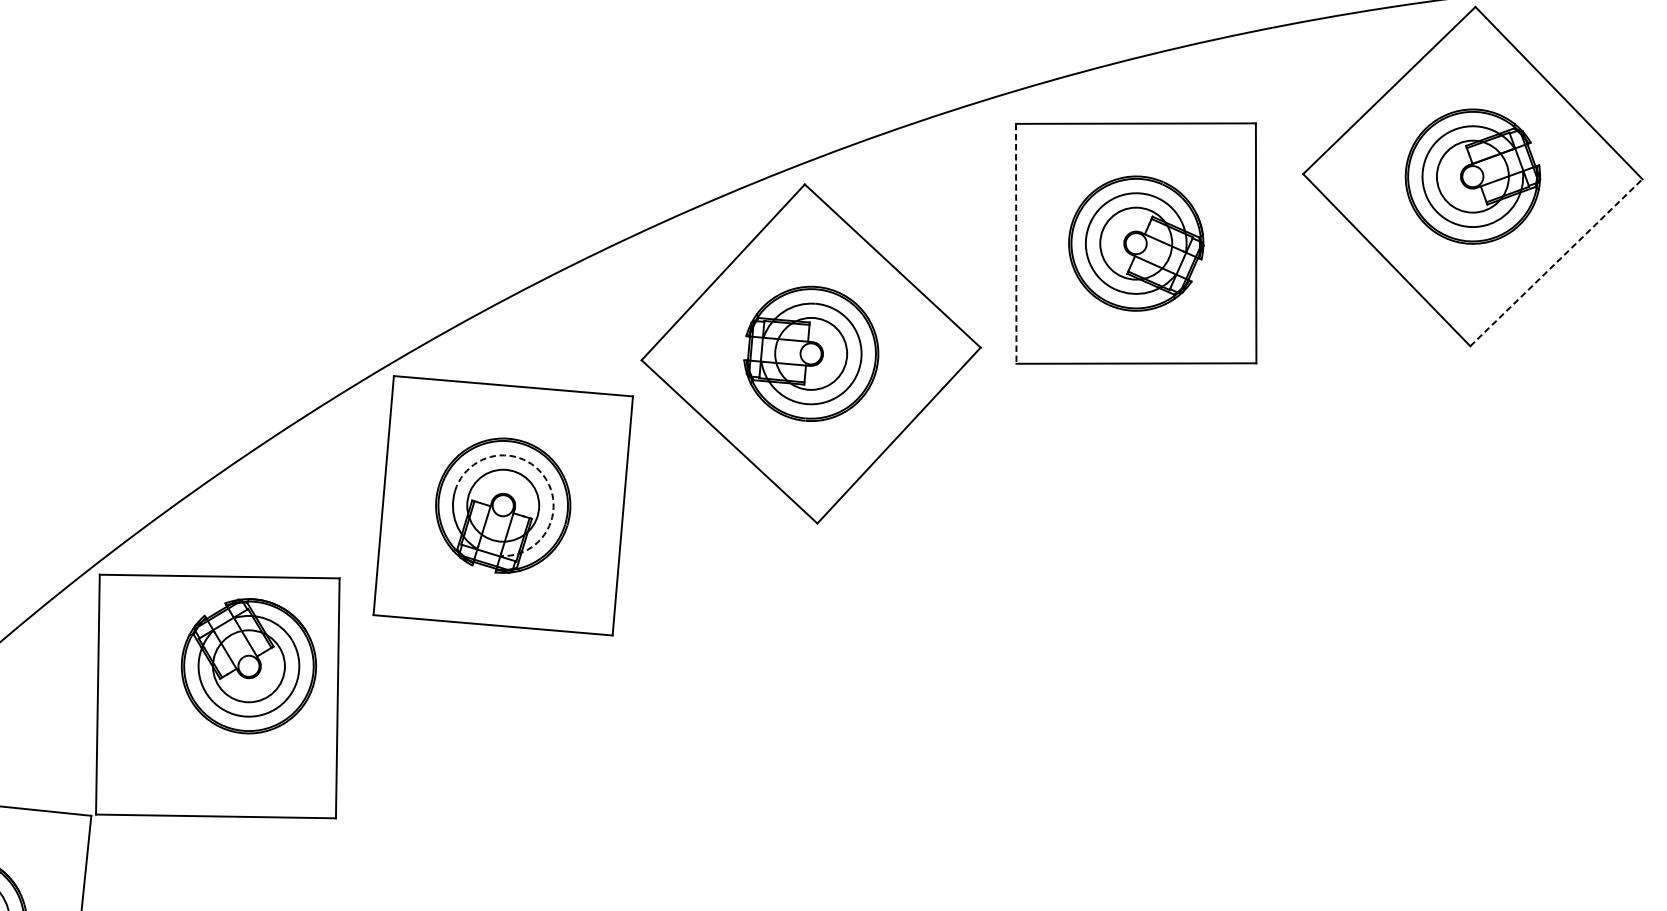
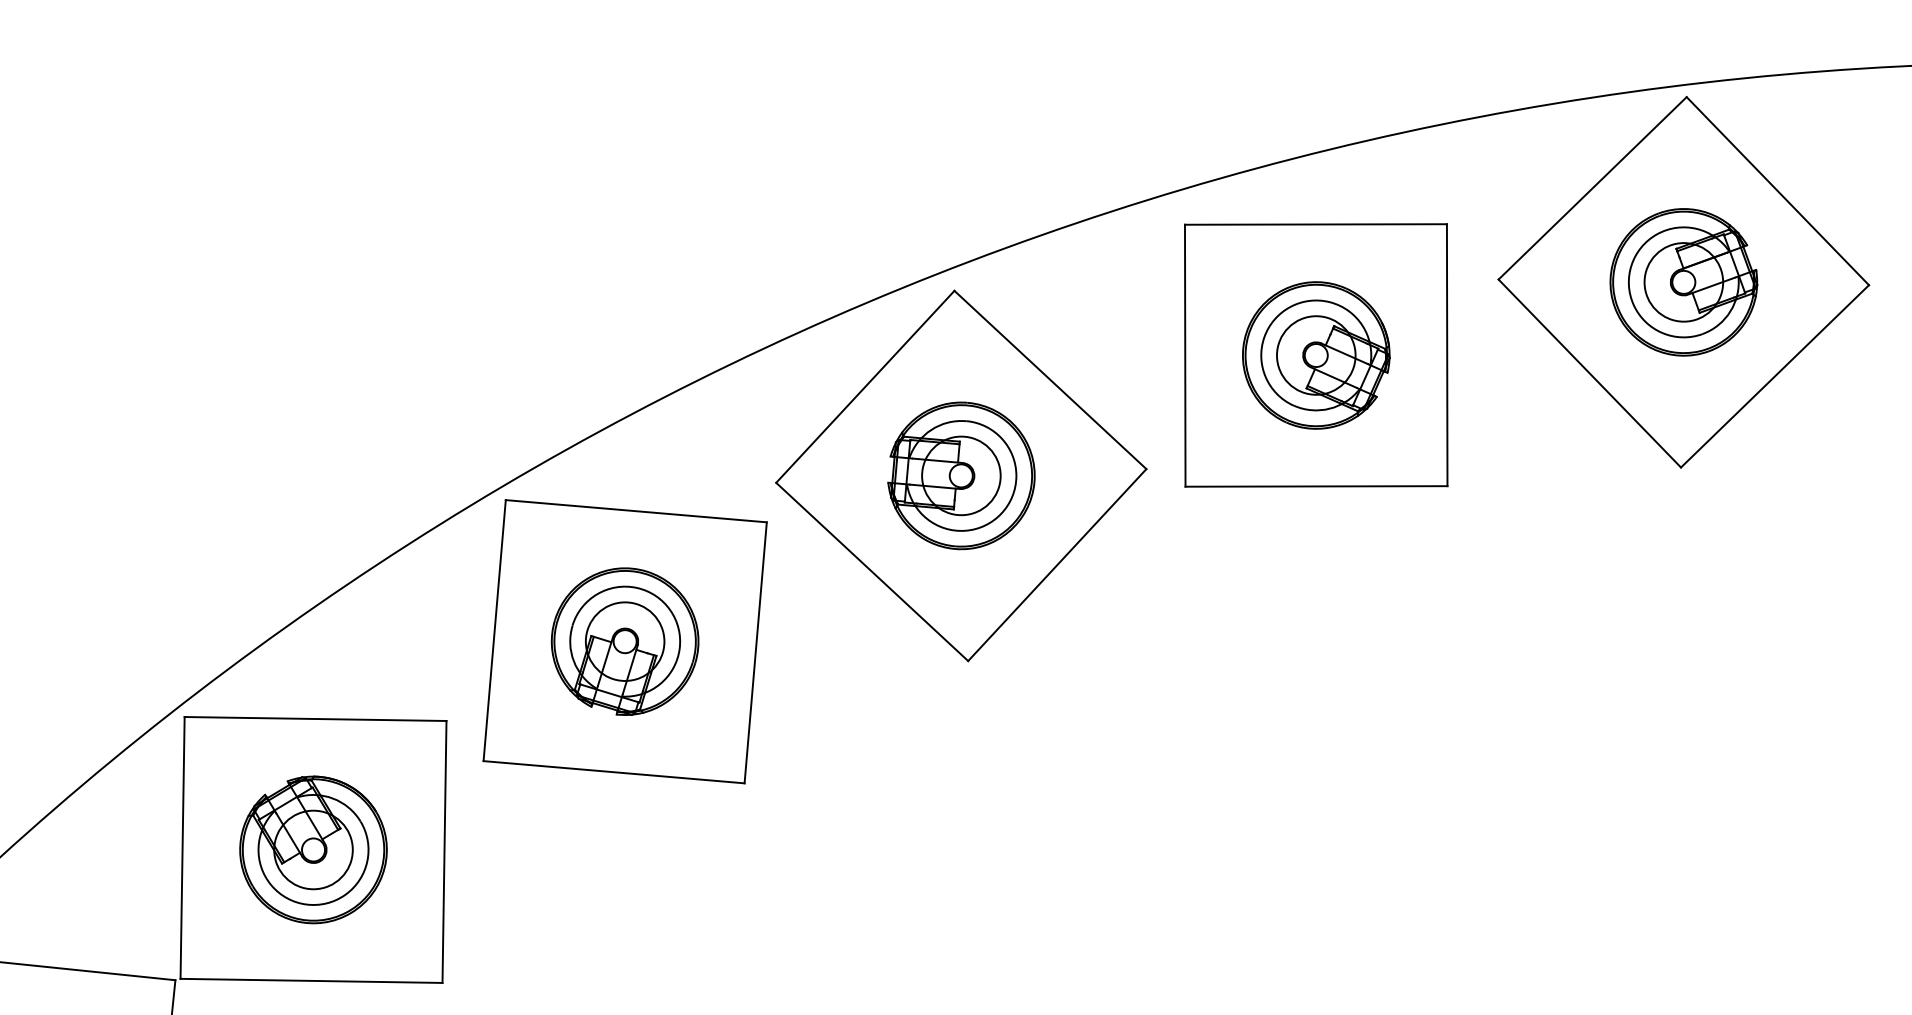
line: (1016, 243) -> (1185, 355), dashed -> solid
line: (1556, 262) -> (1775, 376), dashed -> solid
arc: (544, 477) -> (670, 610), dashed -> solid
part: (248, 665) -> (313, 849), moved

